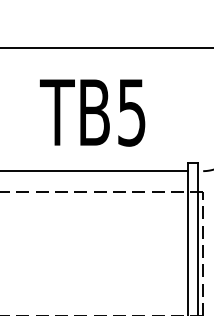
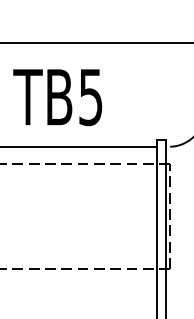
text: (92, 112) -> (57, 97), moved

